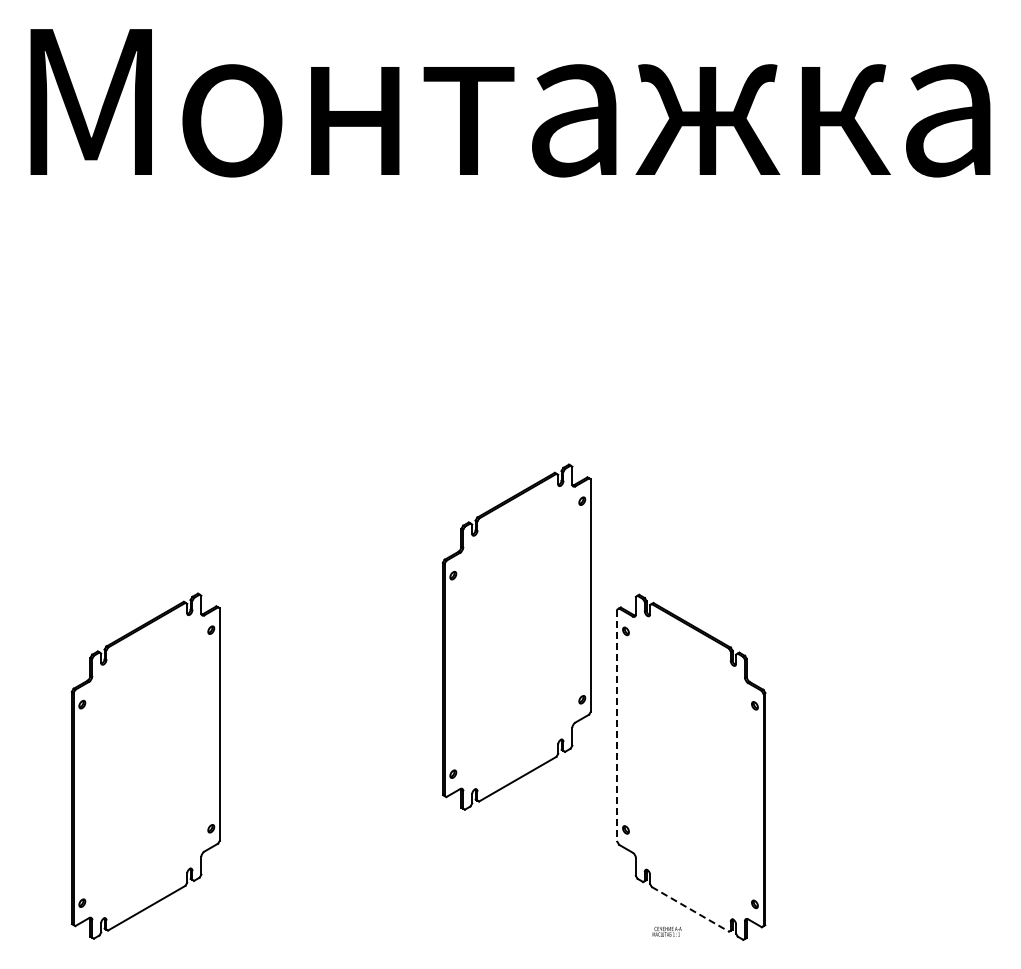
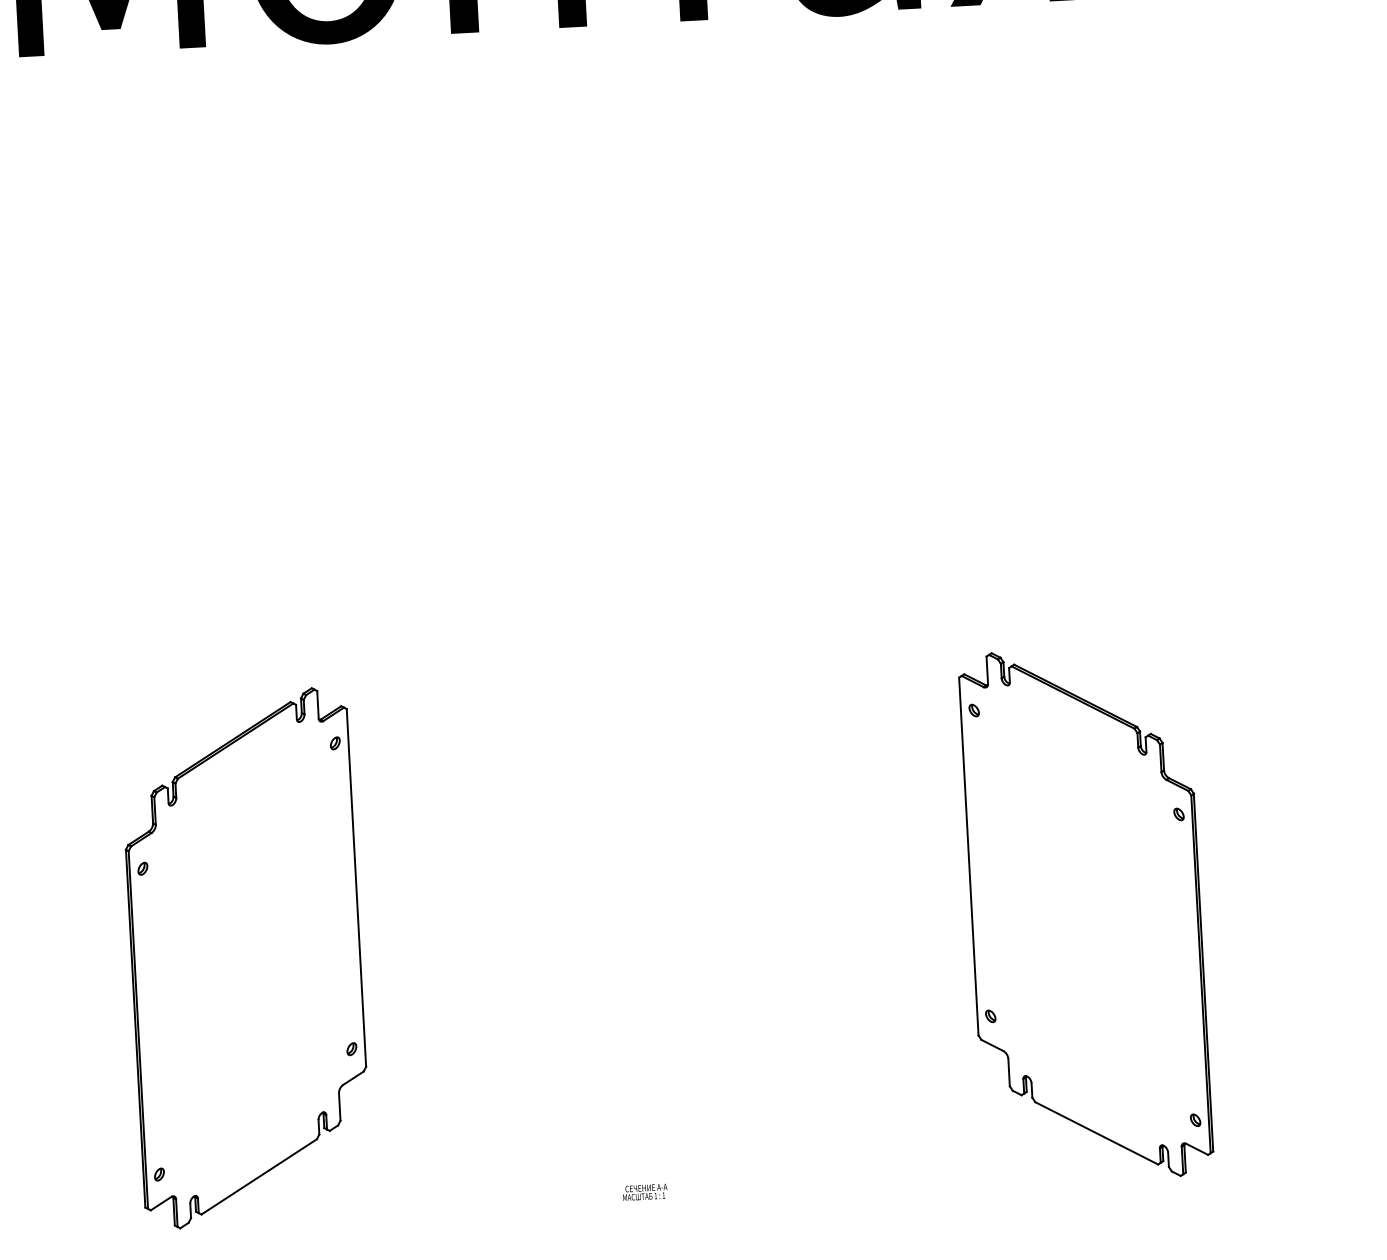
part: (516, 636) -> (805, 727), removed
line: (617, 726) -> (969, 857), dashed -> solid
line: (690, 909) -> (1096, 1133), dashed -> solid
text: (666, 931) -> (644, 1192), moved

